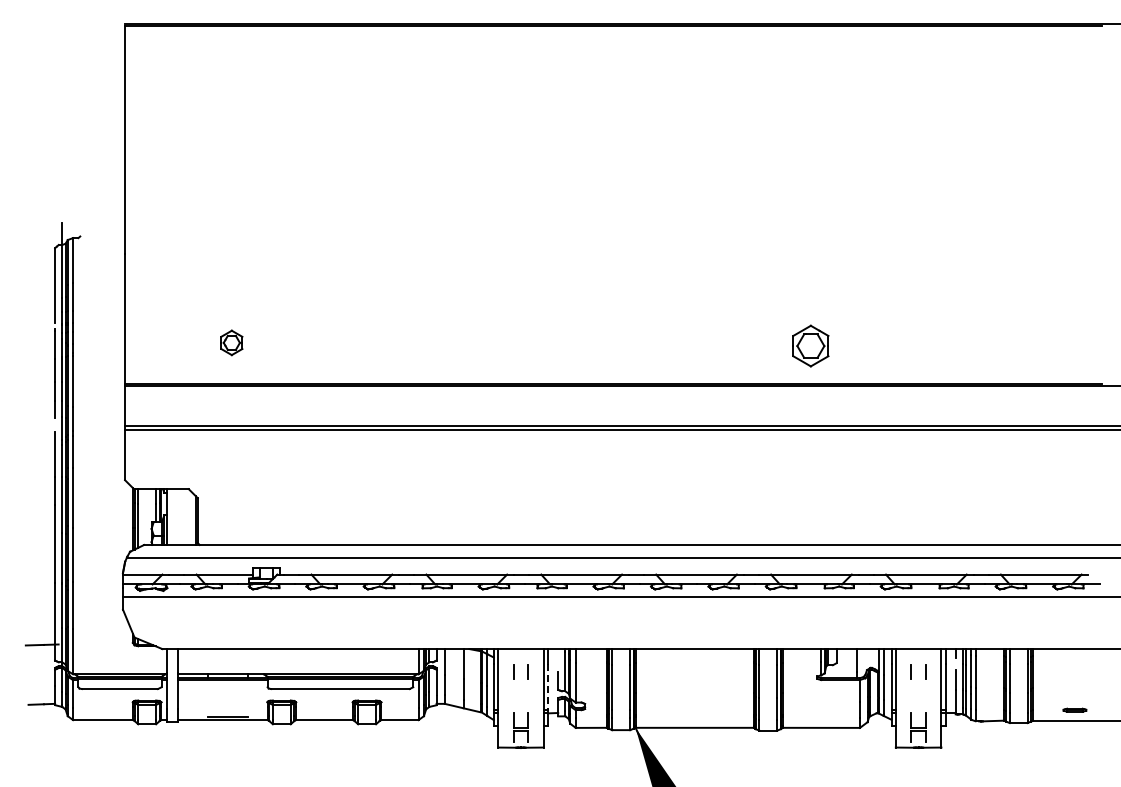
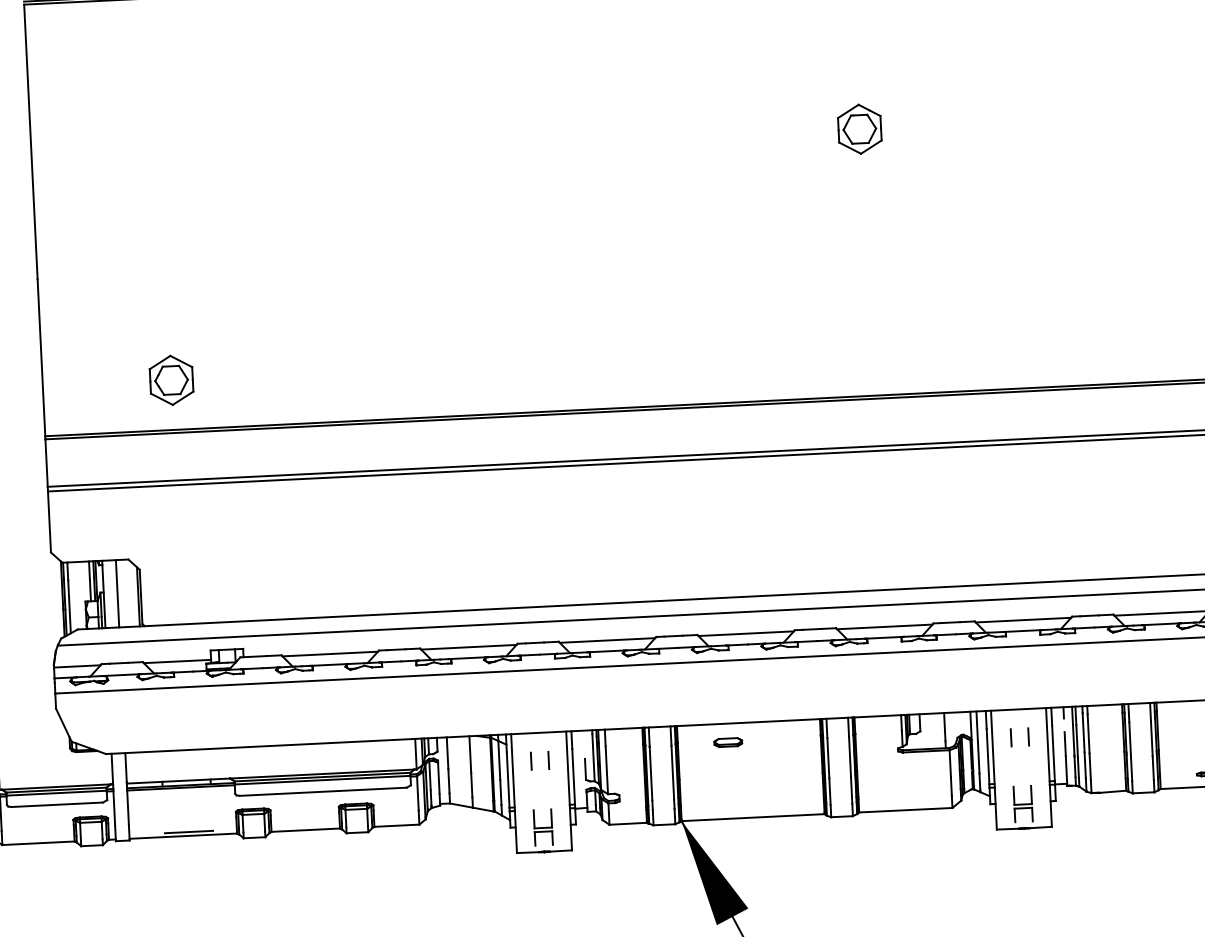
part: (231, 342) -> (171, 379), size x1.67
part: (810, 345) -> (859, 128), moved
line: (178, 516) -> (117, 593), added
part: (676, 664) -> (727, 742), added
line: (548, 686) -> (574, 776), dashed -> solid

